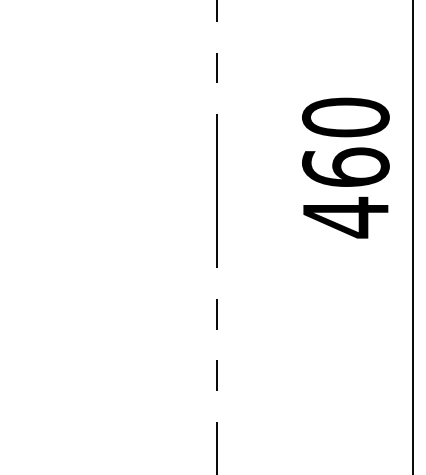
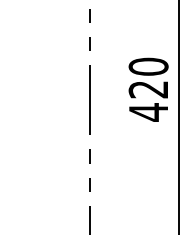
text: (345, 167) -> (148, 89), 460 -> 420

